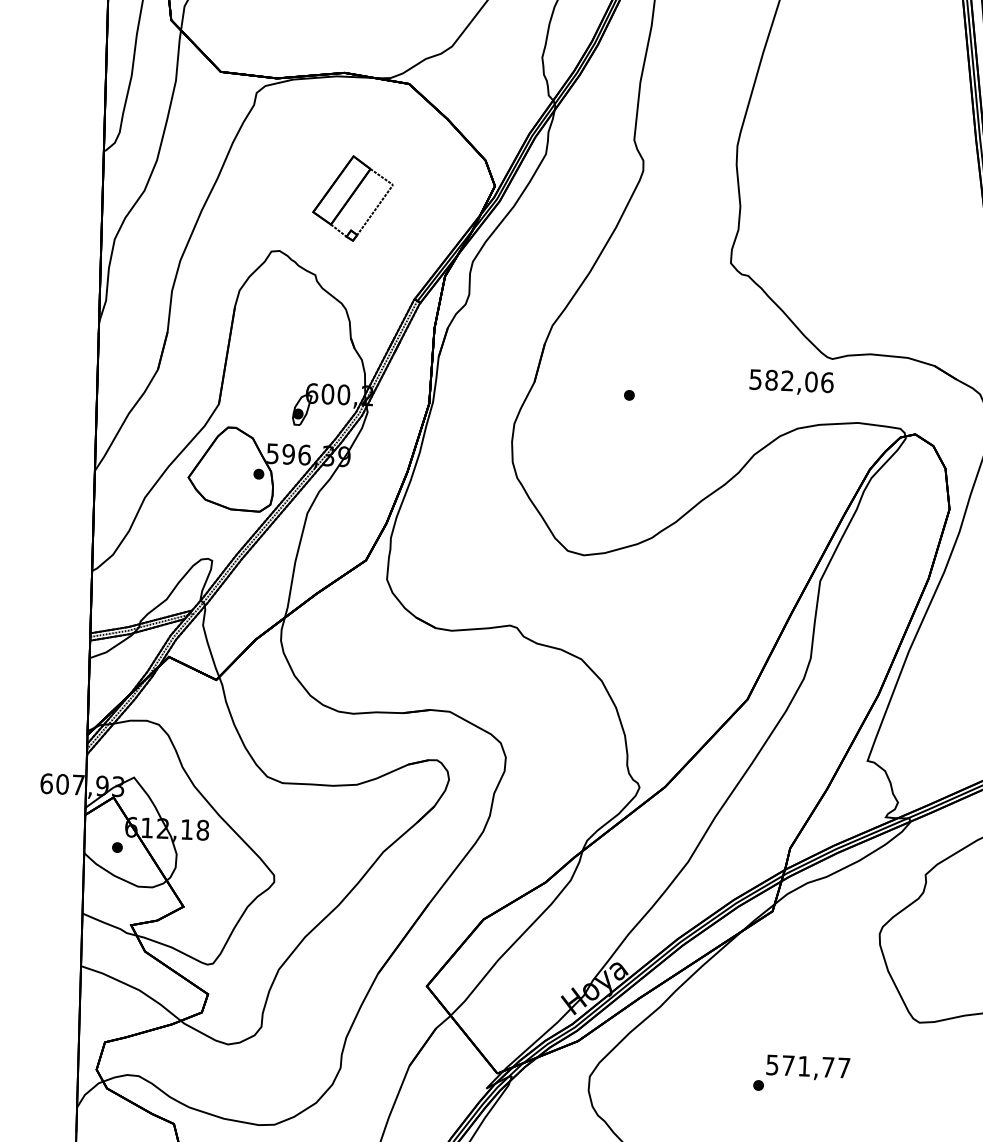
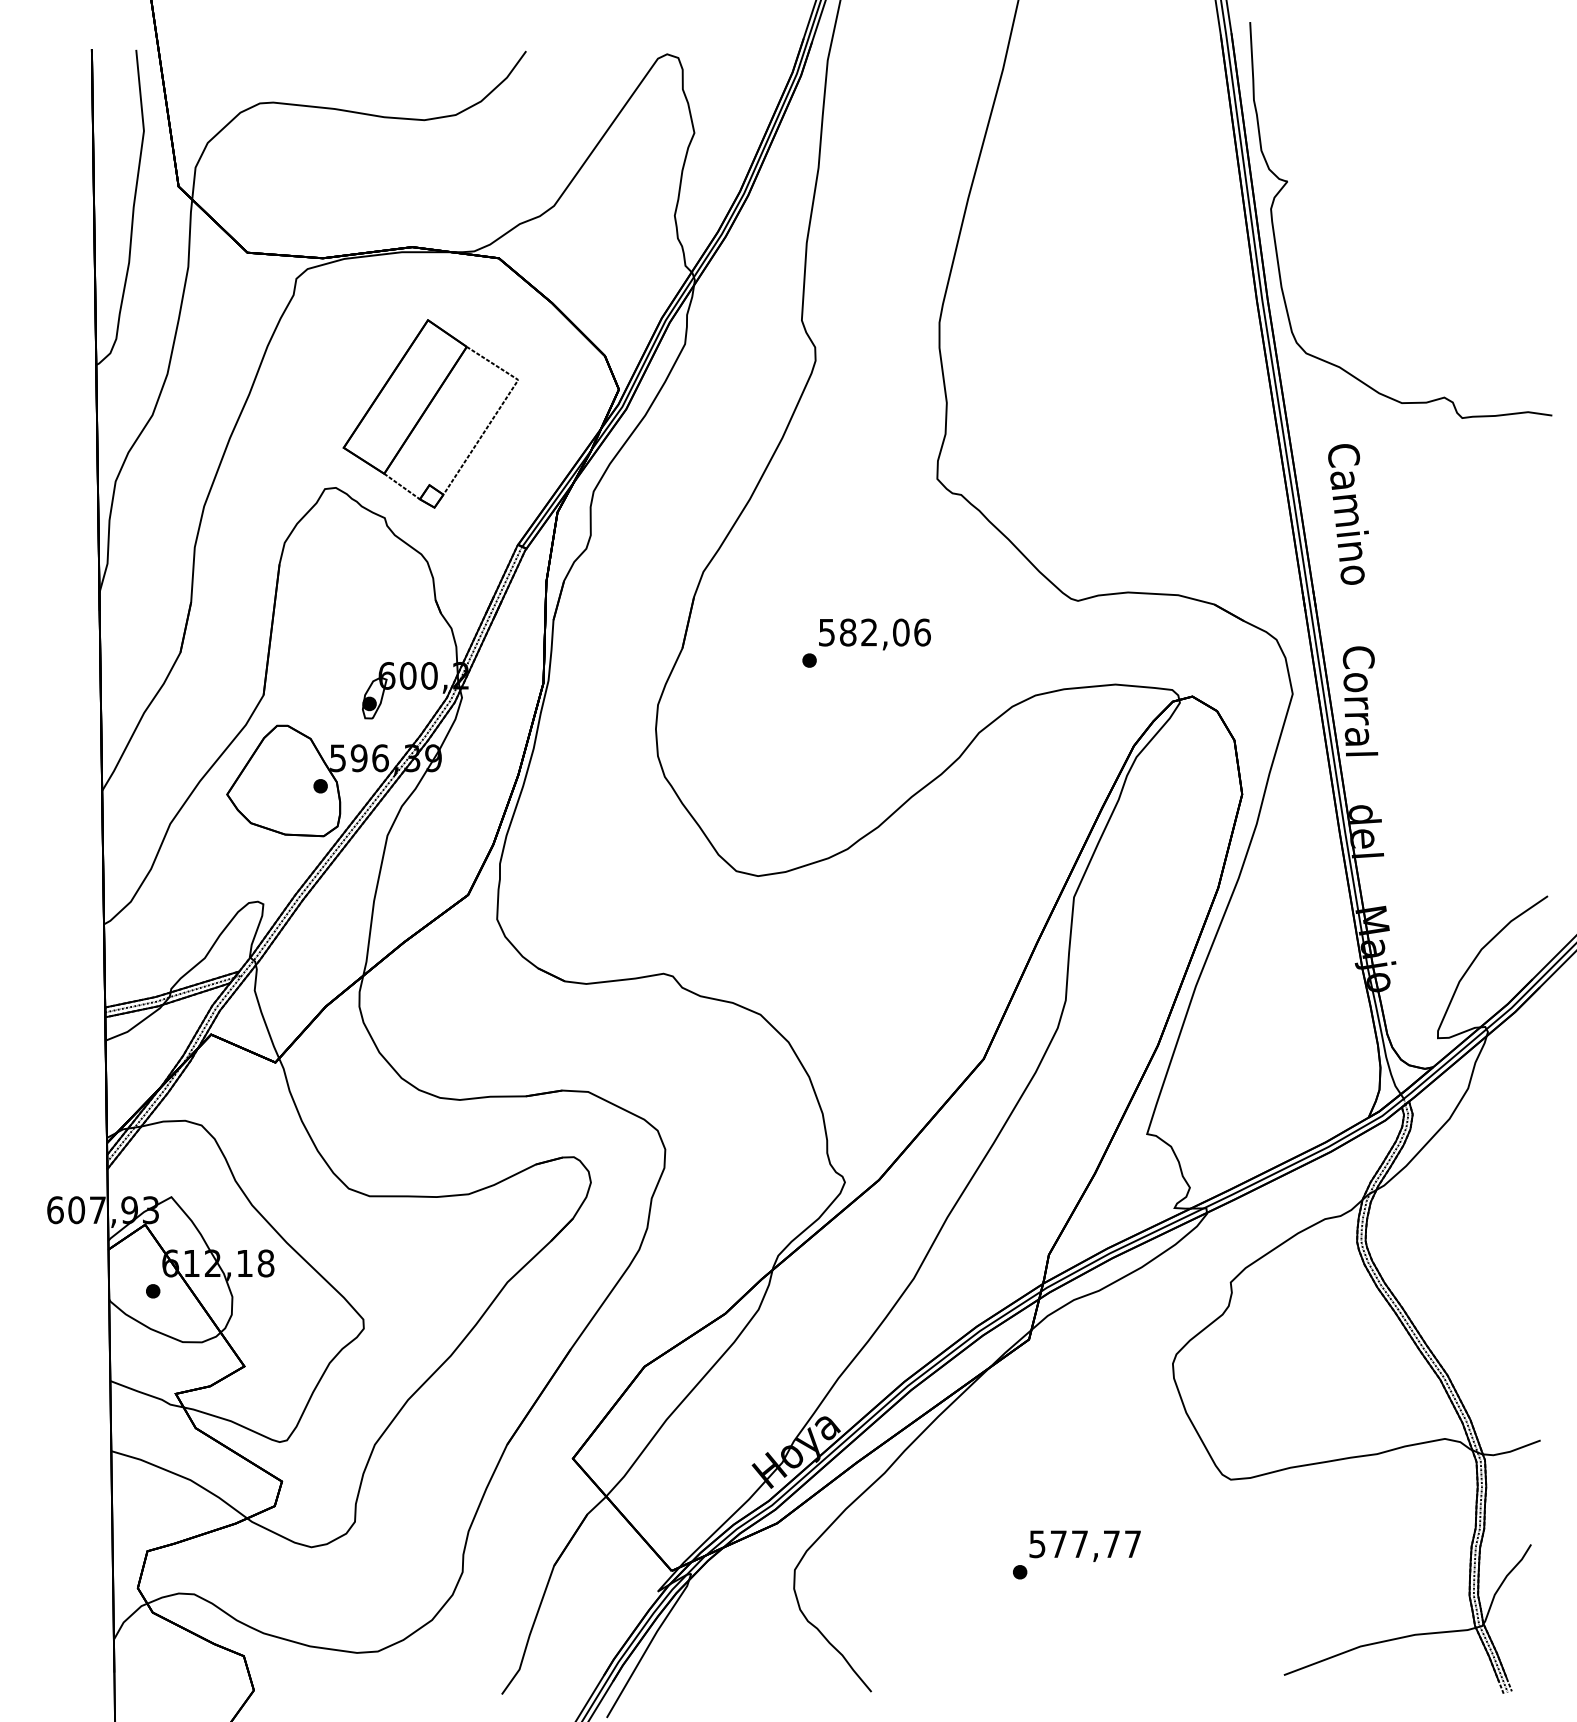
part: (352, 198) -> (430, 413), size x1.67
text: (791, 382) -> (874, 634), moved
text: (804, 1065) -> (1079, 1543), 571,77 -> 577,77

